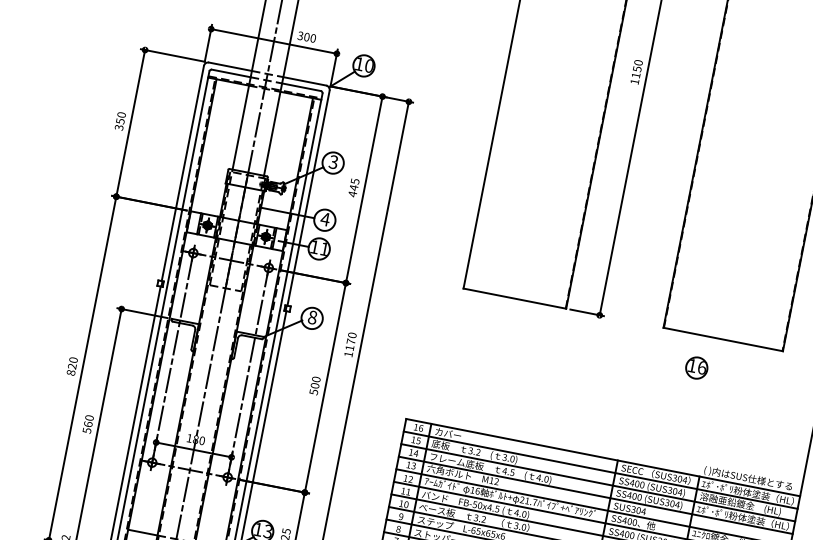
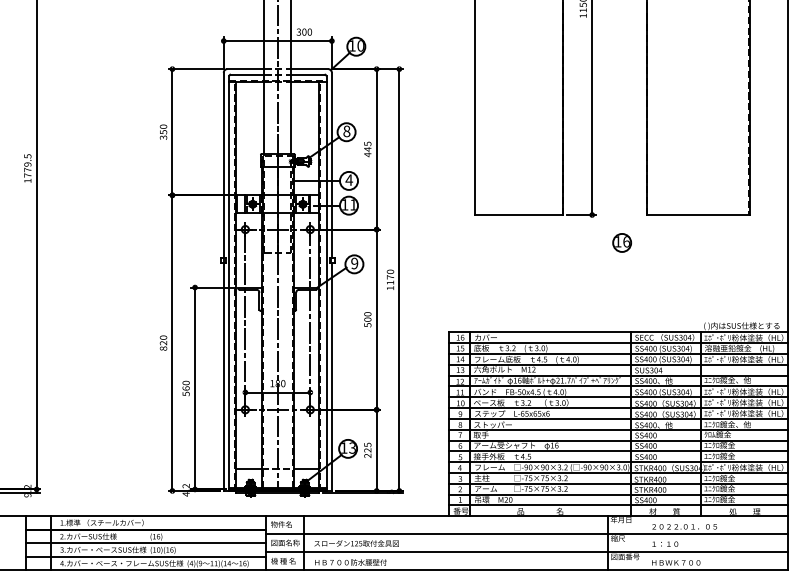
text: (333, 162) -> (346, 131), 3 -> 8
text: (312, 317) -> (354, 263), 8 -> 9
part: (696, 367) -> (621, 242), moved

